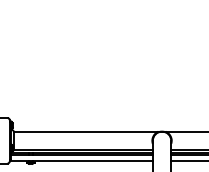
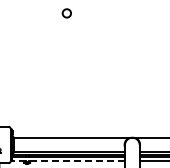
line: (80, 161) -> (67, 161), solid -> dashed

